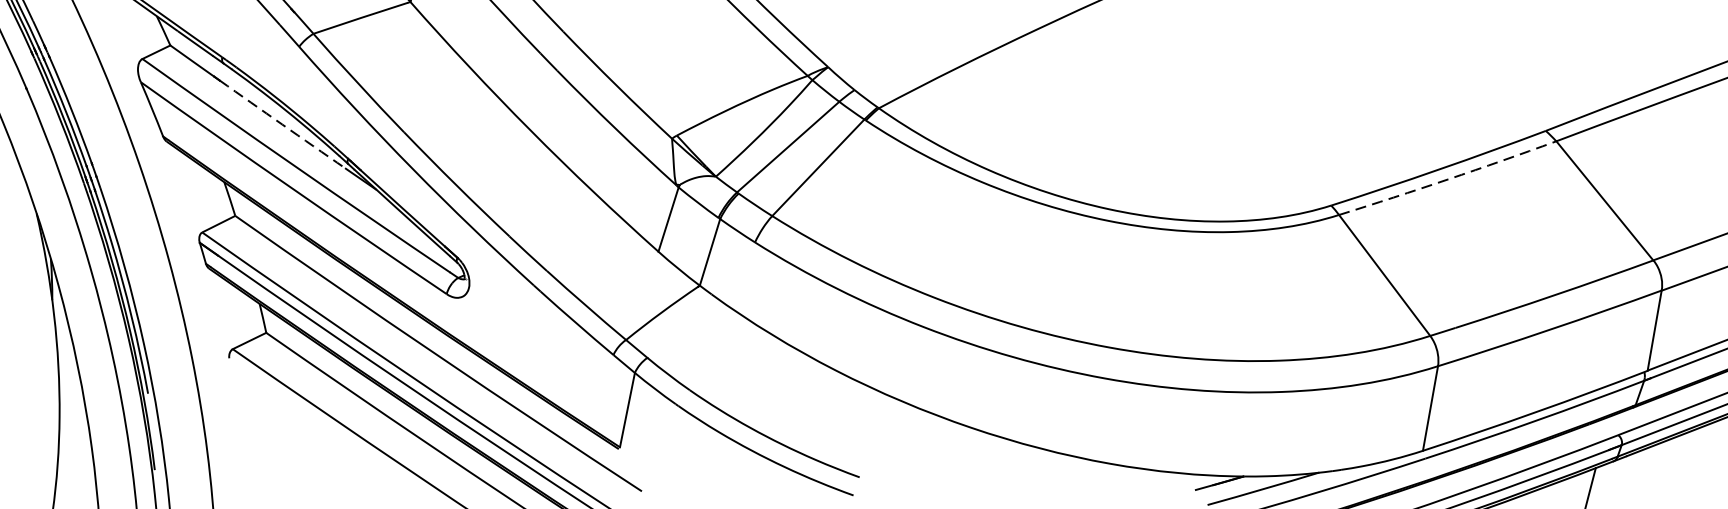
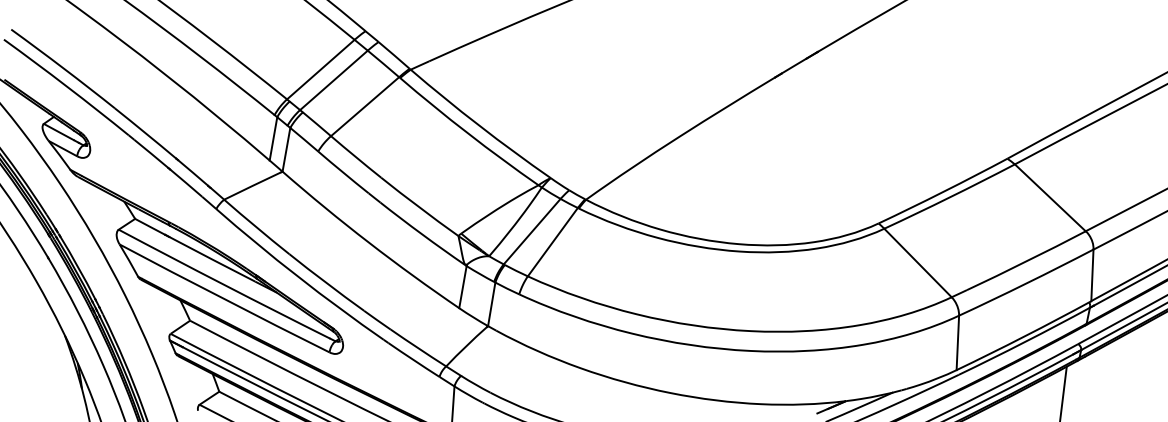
arc: (282, 124) -> (212, 259), dashed -> solid
arc: (1447, 179) -> (949, 197), dashed -> solid

